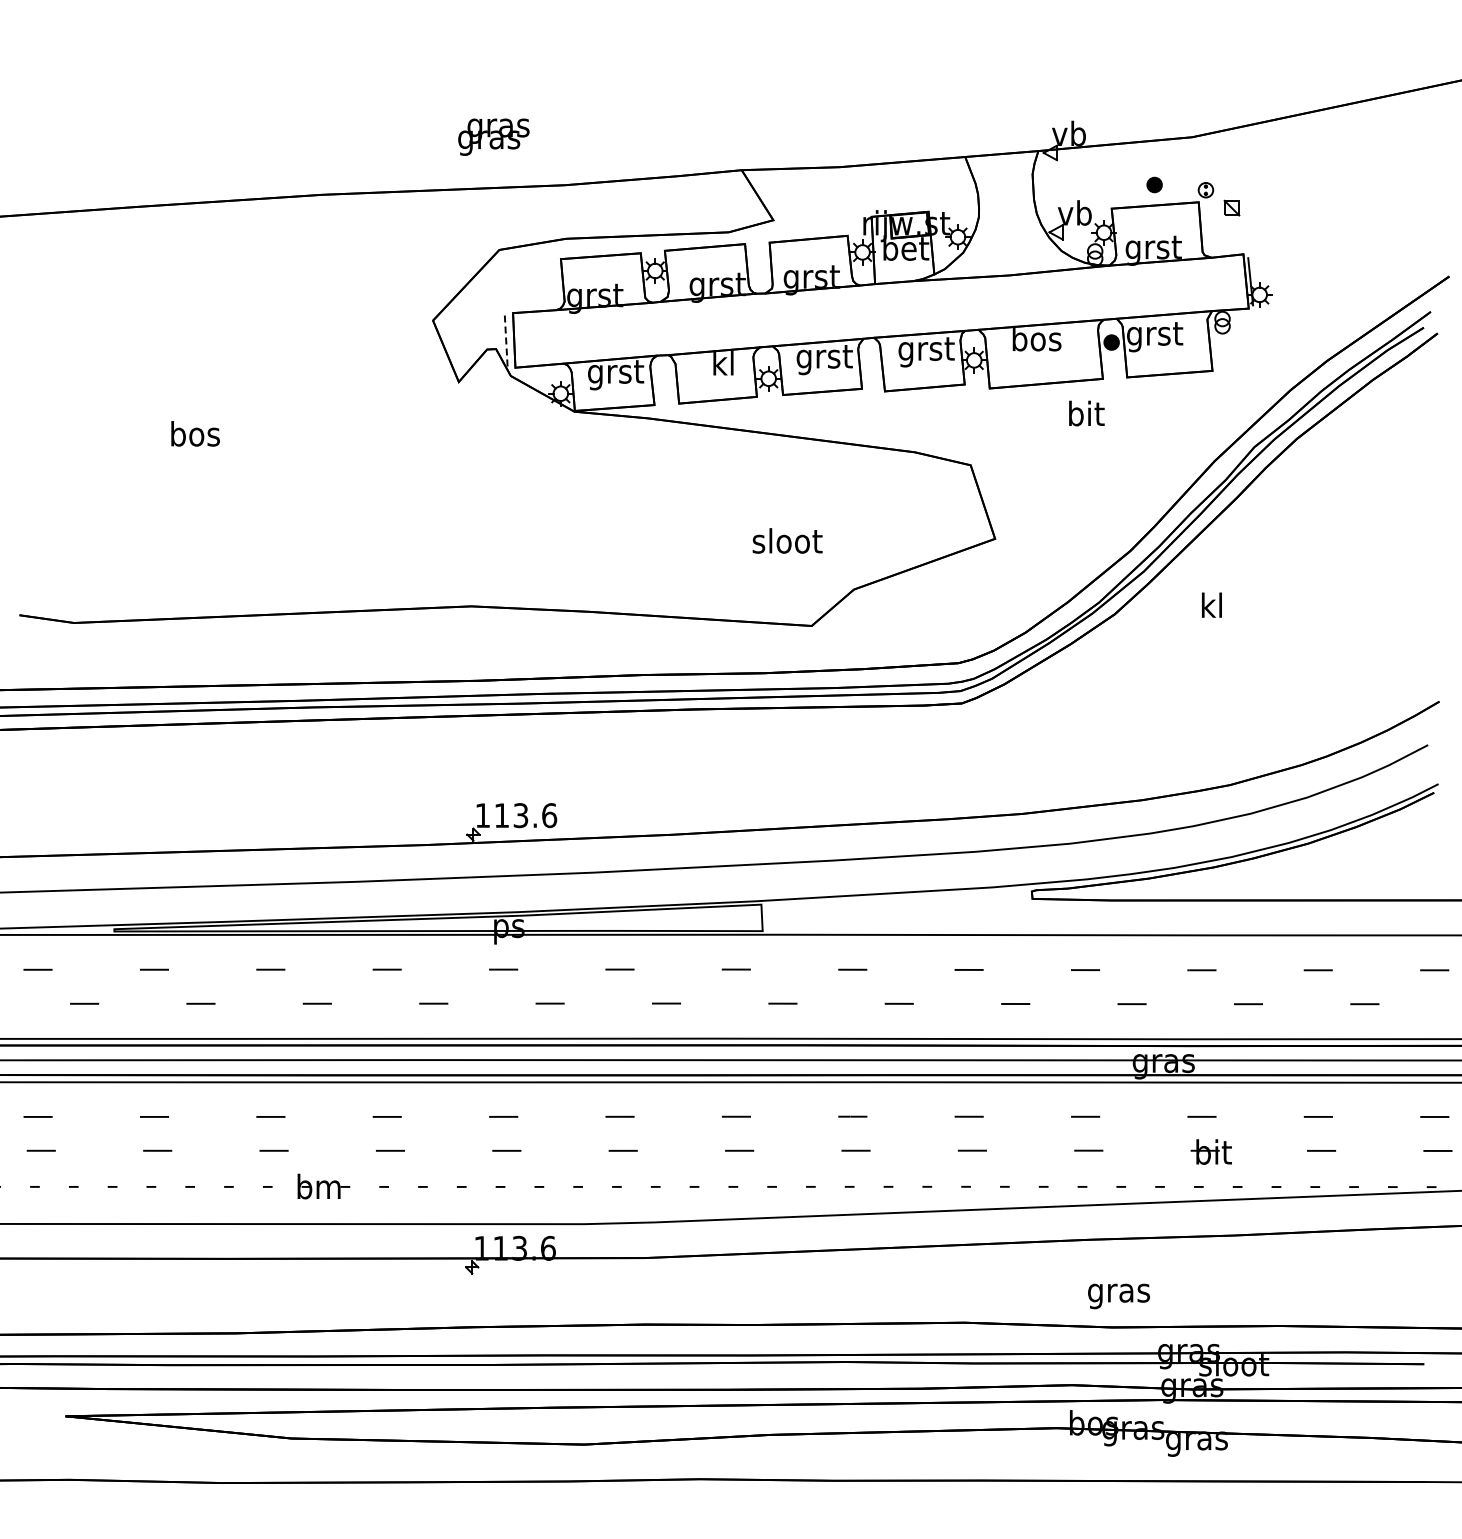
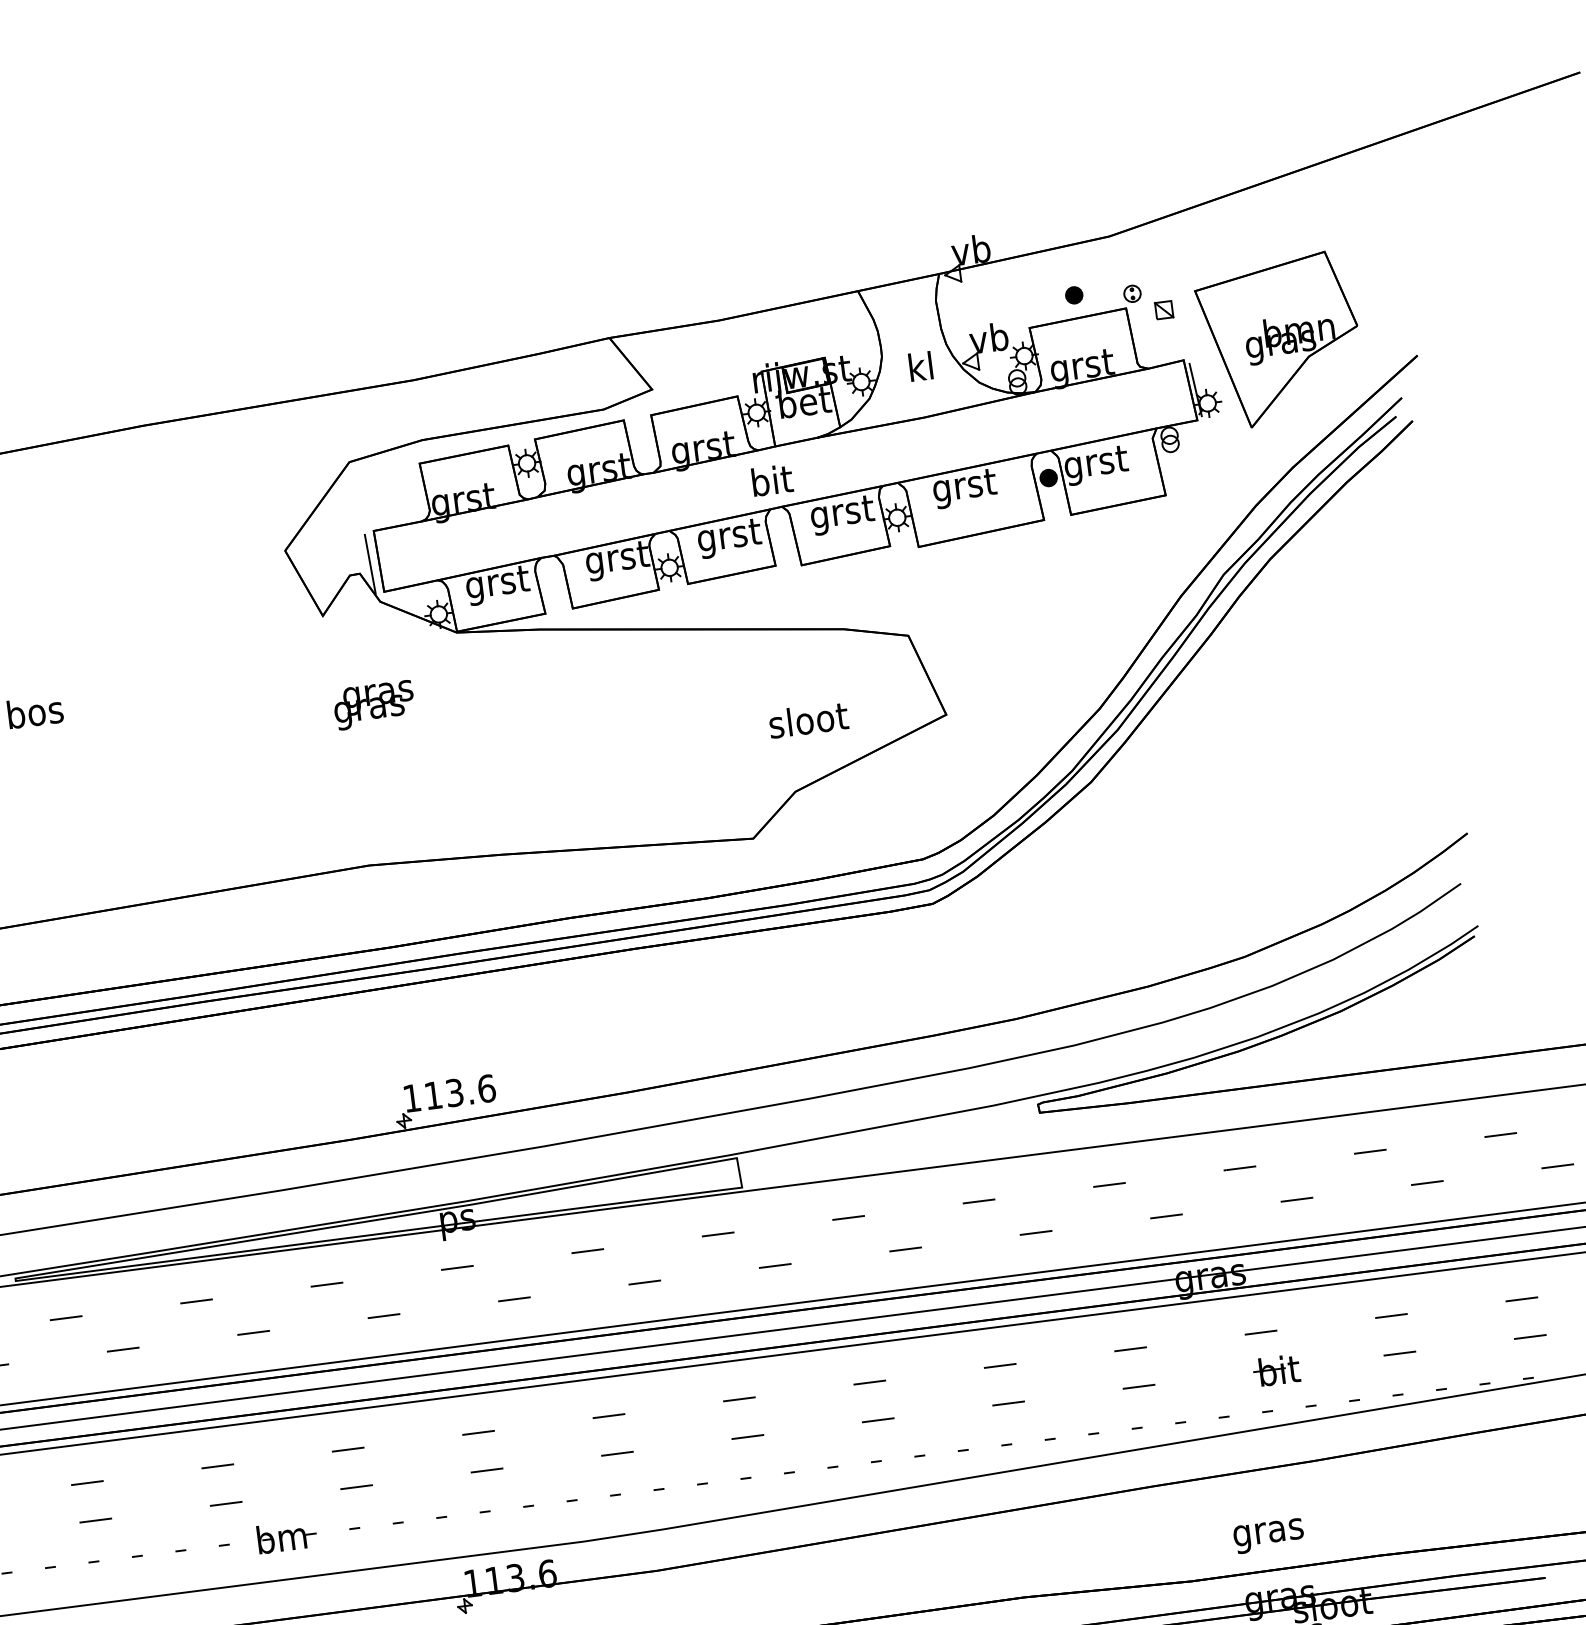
text: (493, 136) -> (373, 704), moved
part: (1330, 247) -> (1280, 340), added
text: (1037, 341) -> (965, 487), bos -> grst
line: (506, 342) -> (370, 564), dashed -> solid
text: (724, 366) -> (618, 560), kl -> grst
text: (1086, 413) -> (772, 480), moved
text: (787, 540) -> (808, 719), moved
text: (1211, 604) -> (920, 365), moved
text: (1118, 1296) -> (1268, 1536), moved

